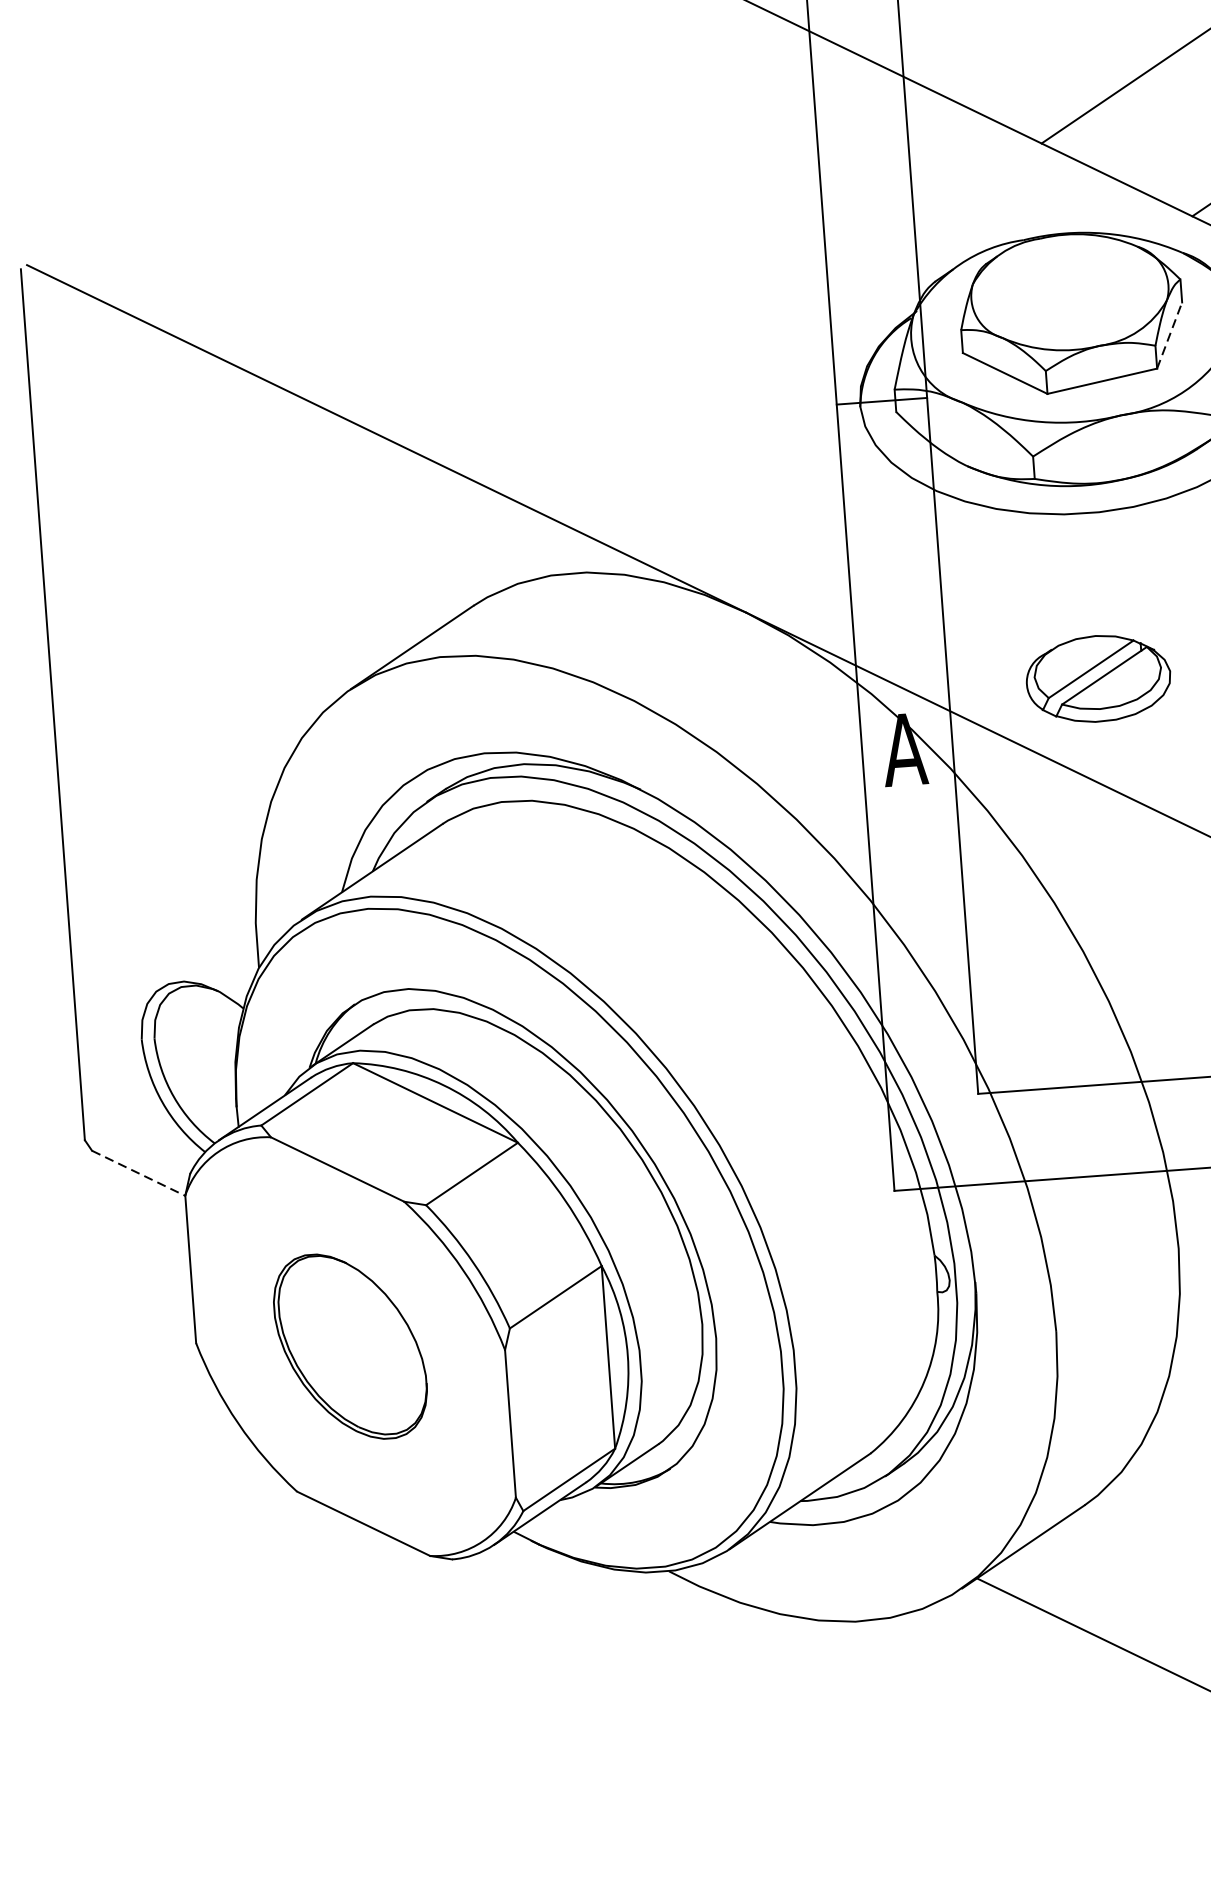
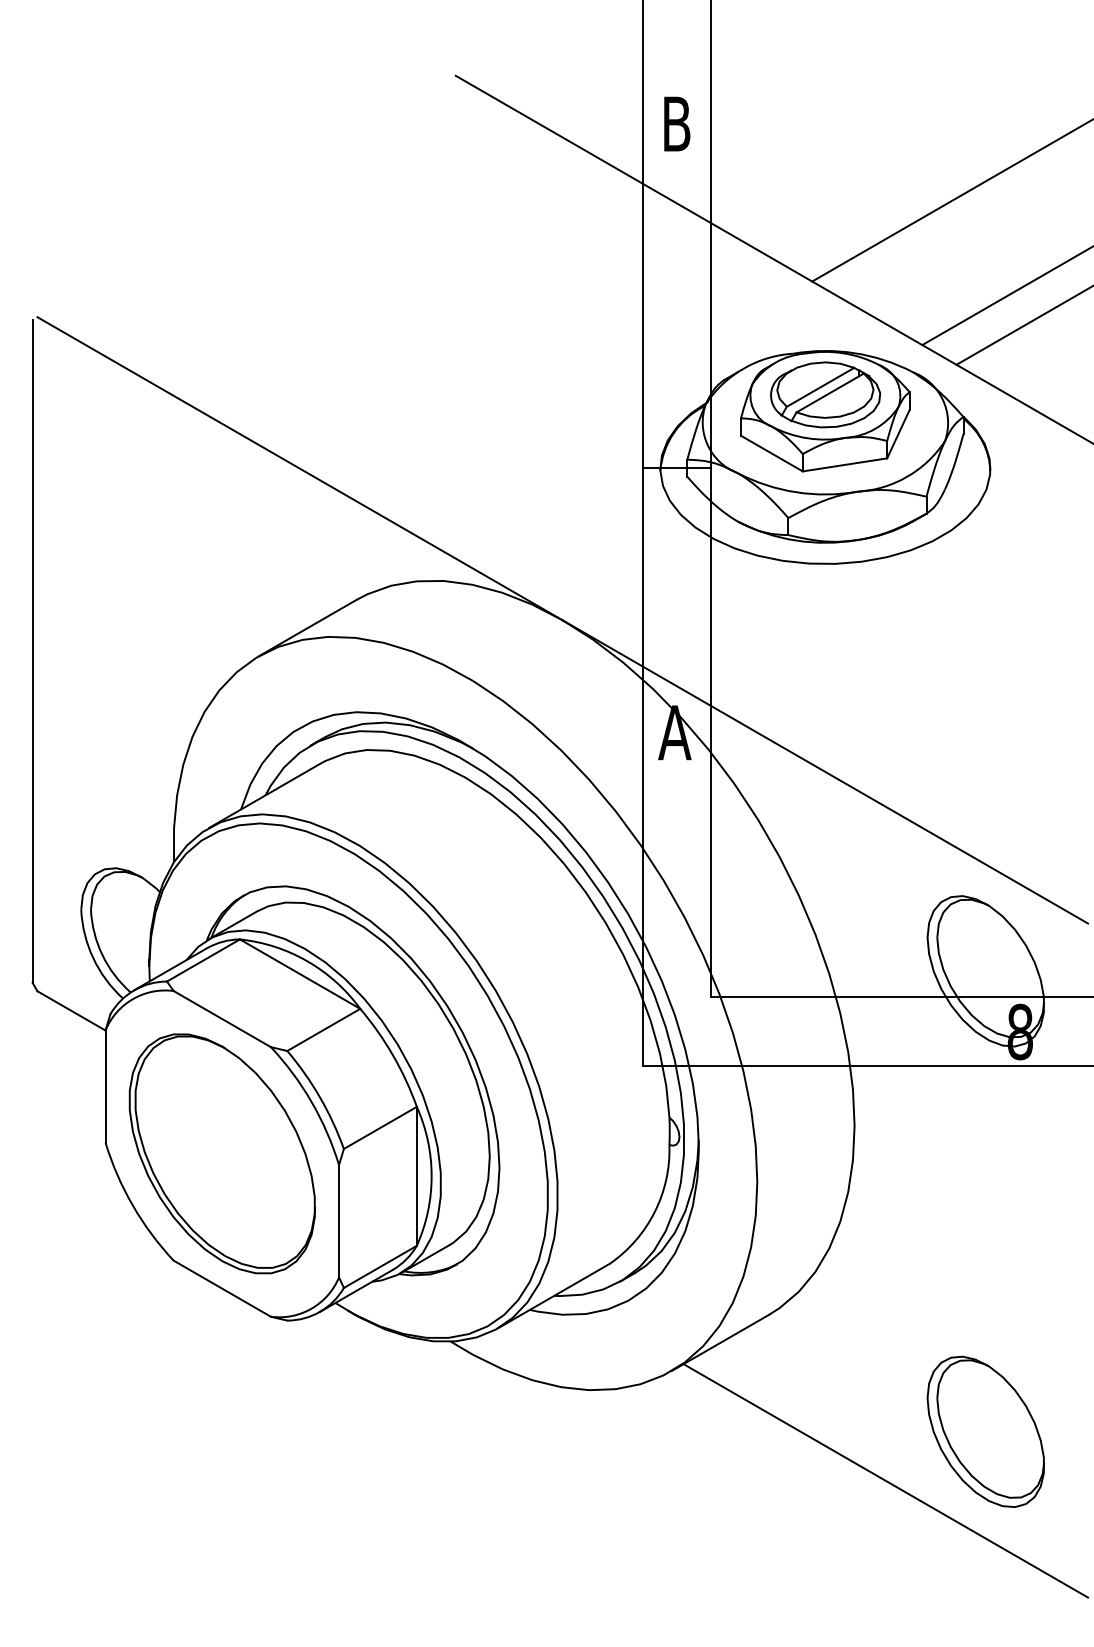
line: (1169, 336) -> (898, 434), dashed -> solid
part: (1098, 678) -> (825, 394), moved
line: (138, 1174) -> (71, 1011), dashed -> solid
part: (349, 1346) -> (221, 1153), size x1.67

